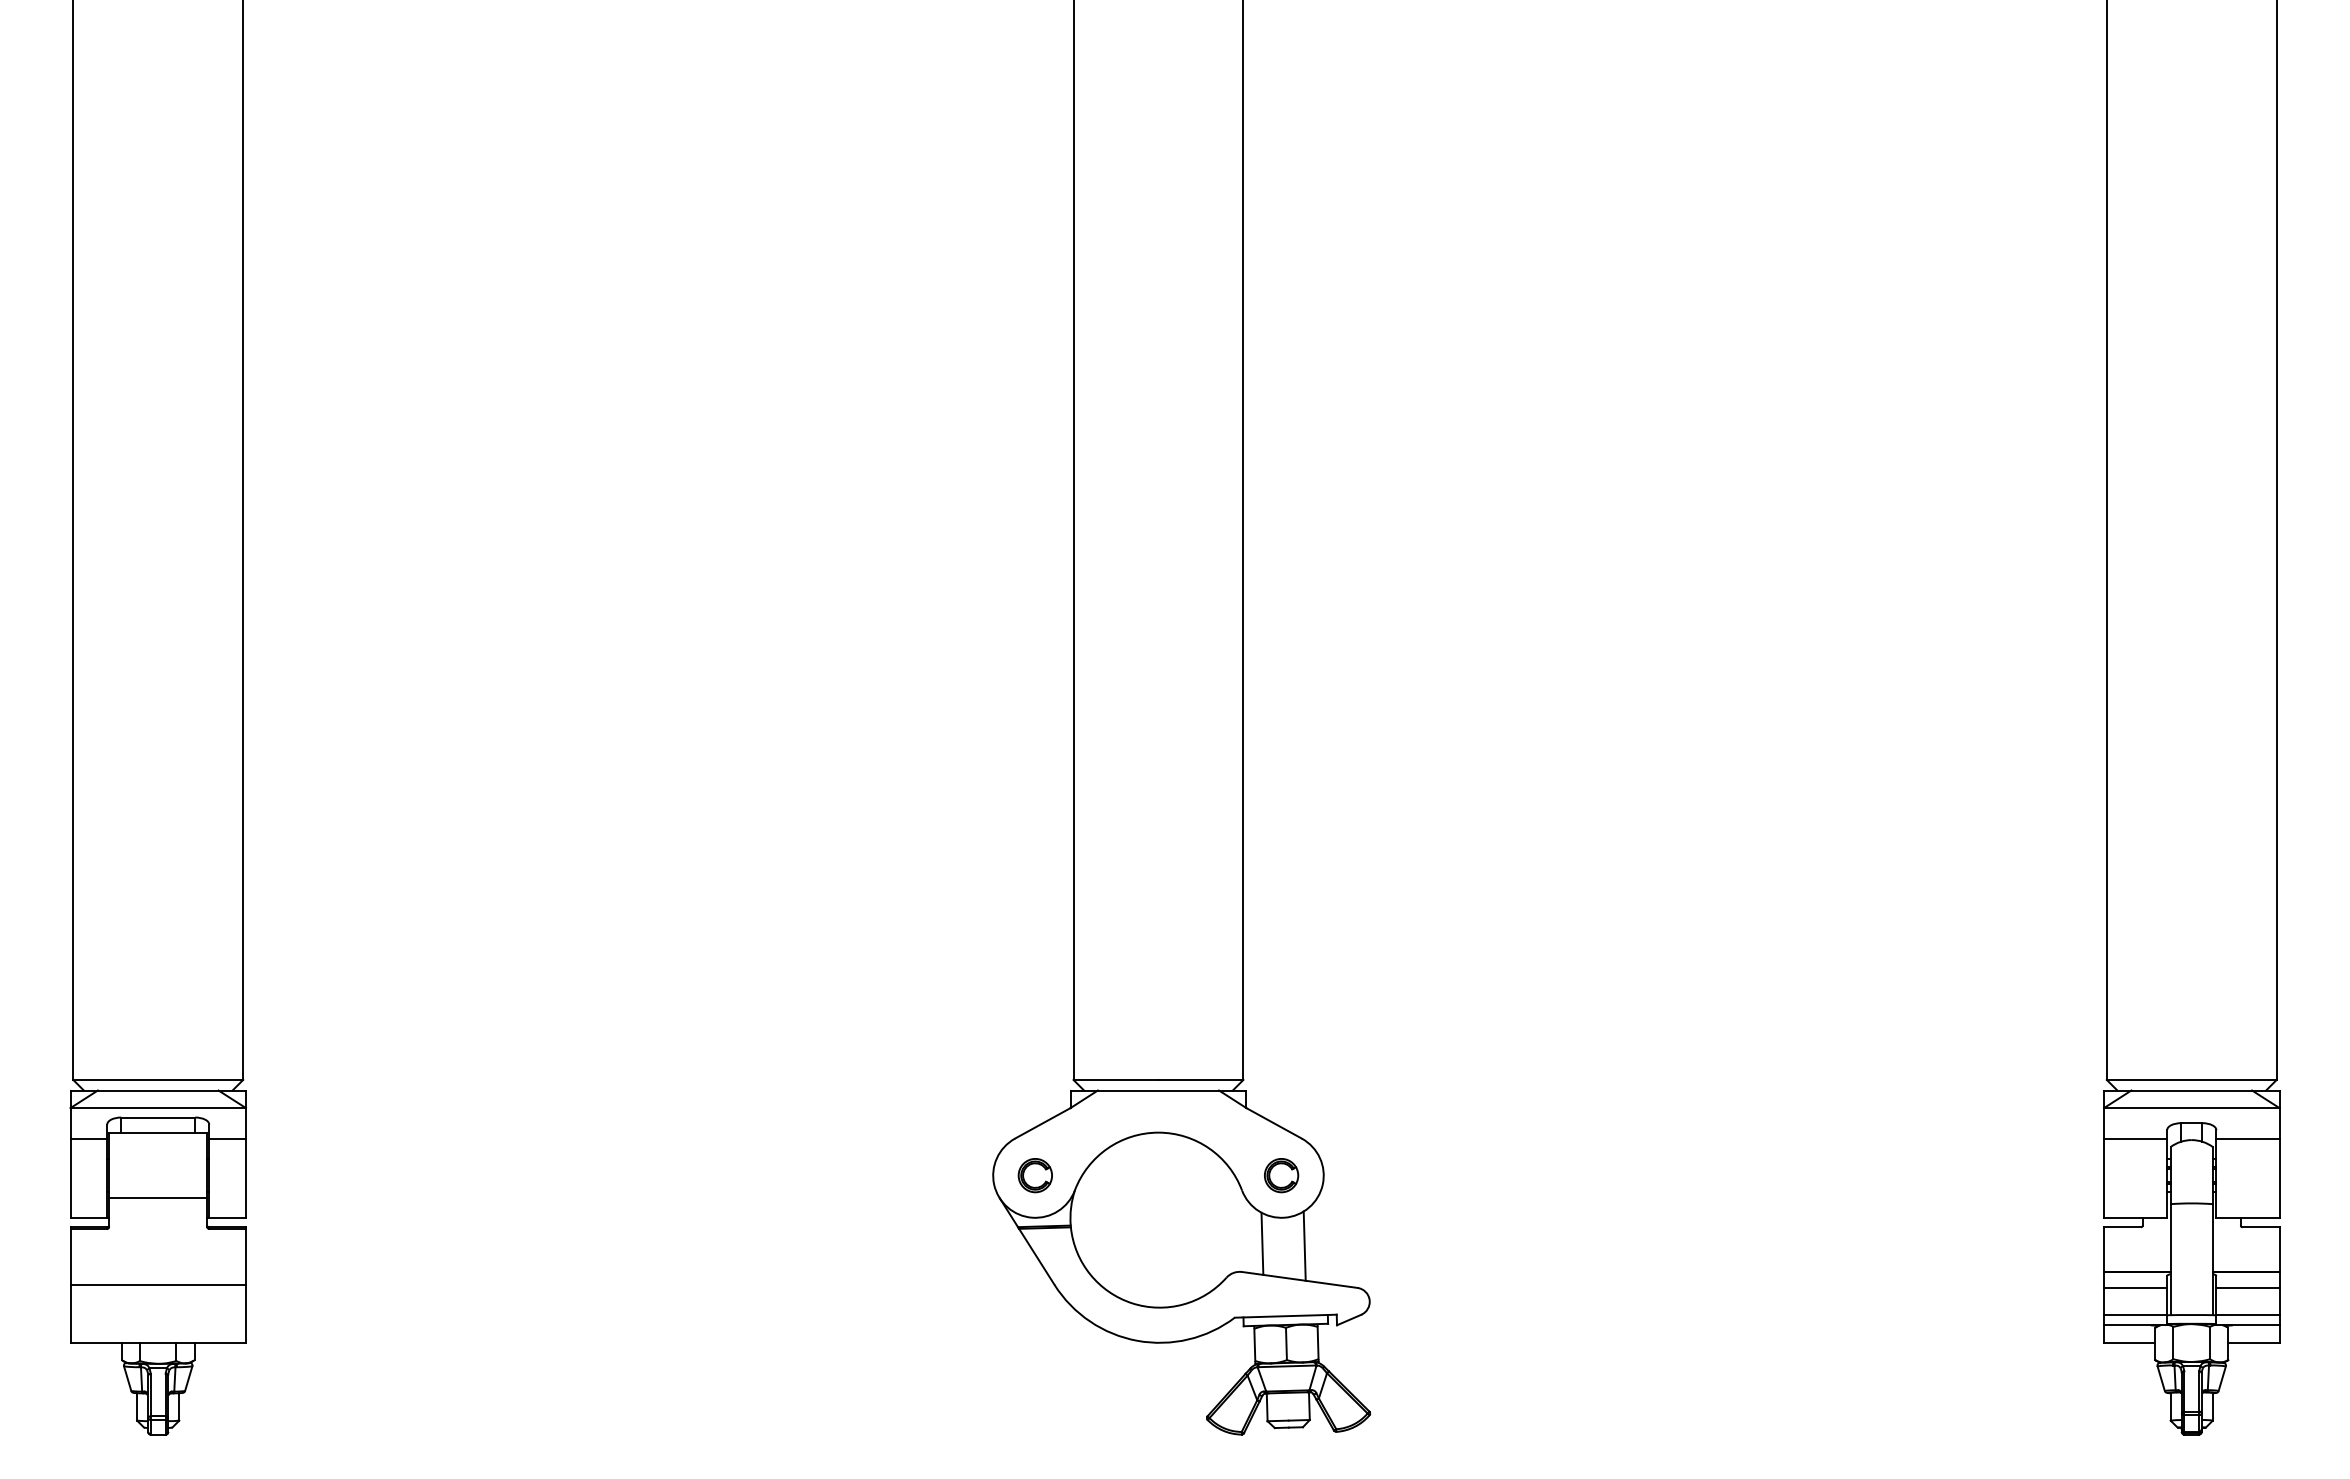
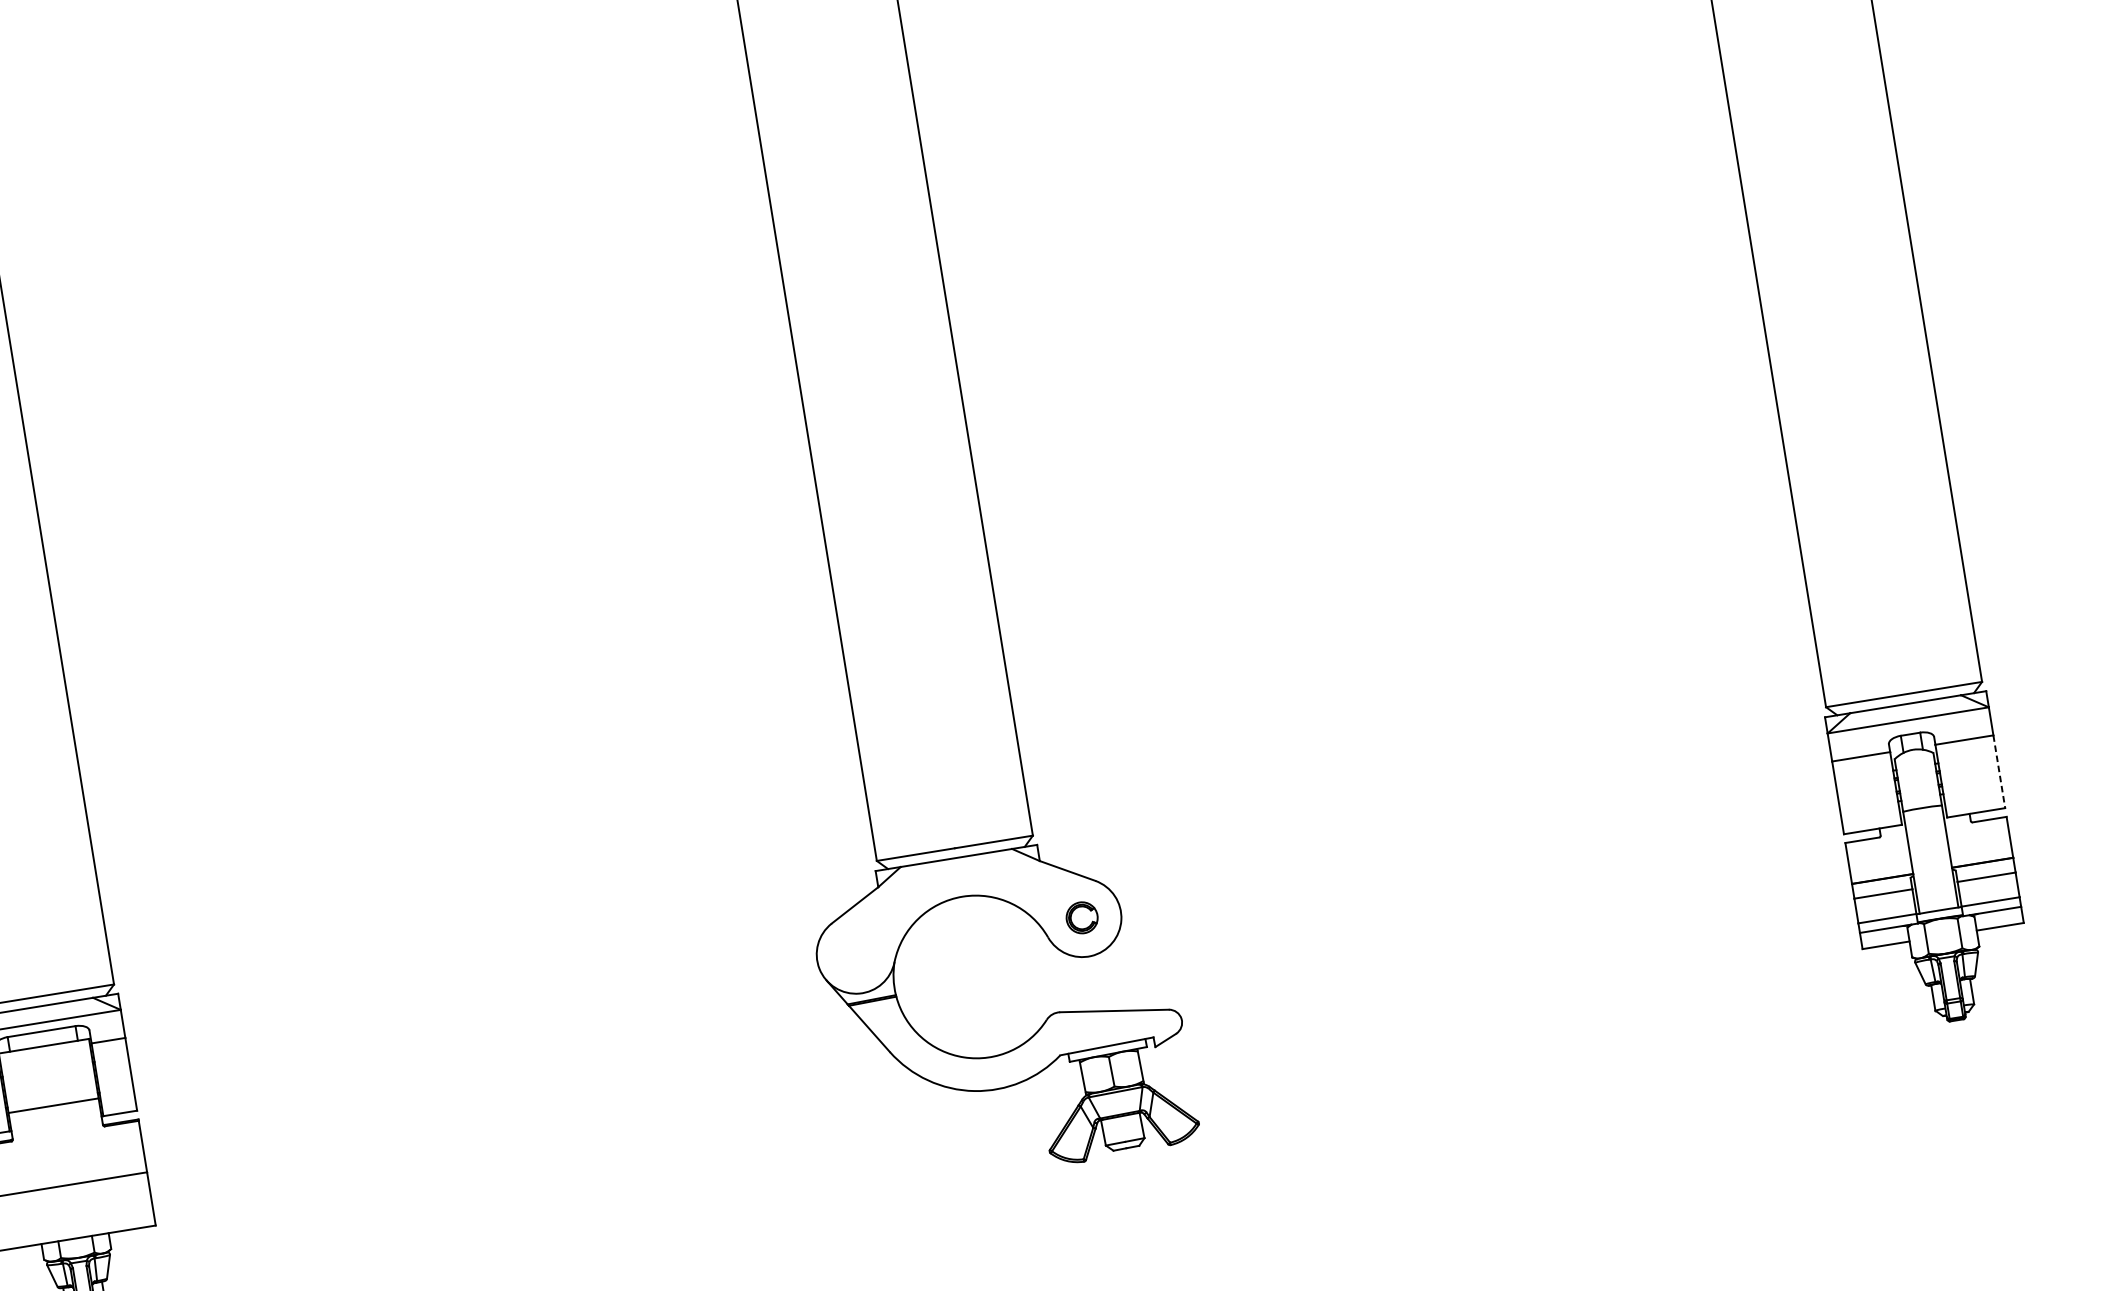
part: (1034, 1175) -> (855, 954), removed
line: (2279, 1178) -> (1999, 772), solid -> dashed
line: (1262, 1243) -> (1074, 983), removed
line: (1304, 1245) -> (1113, 978), removed

